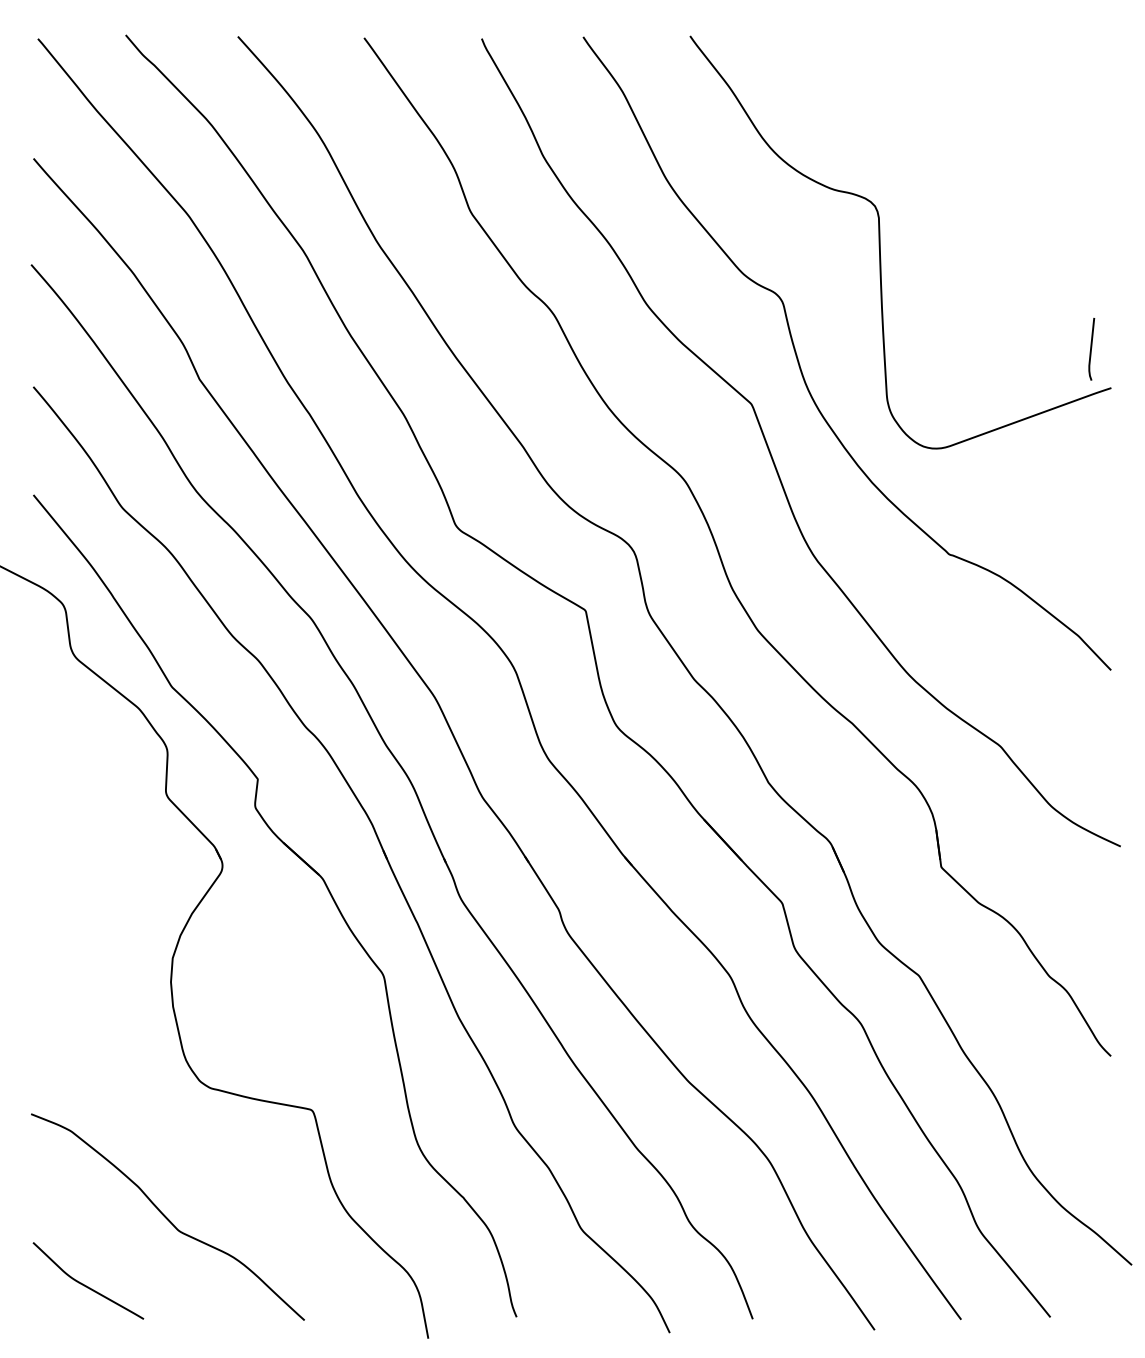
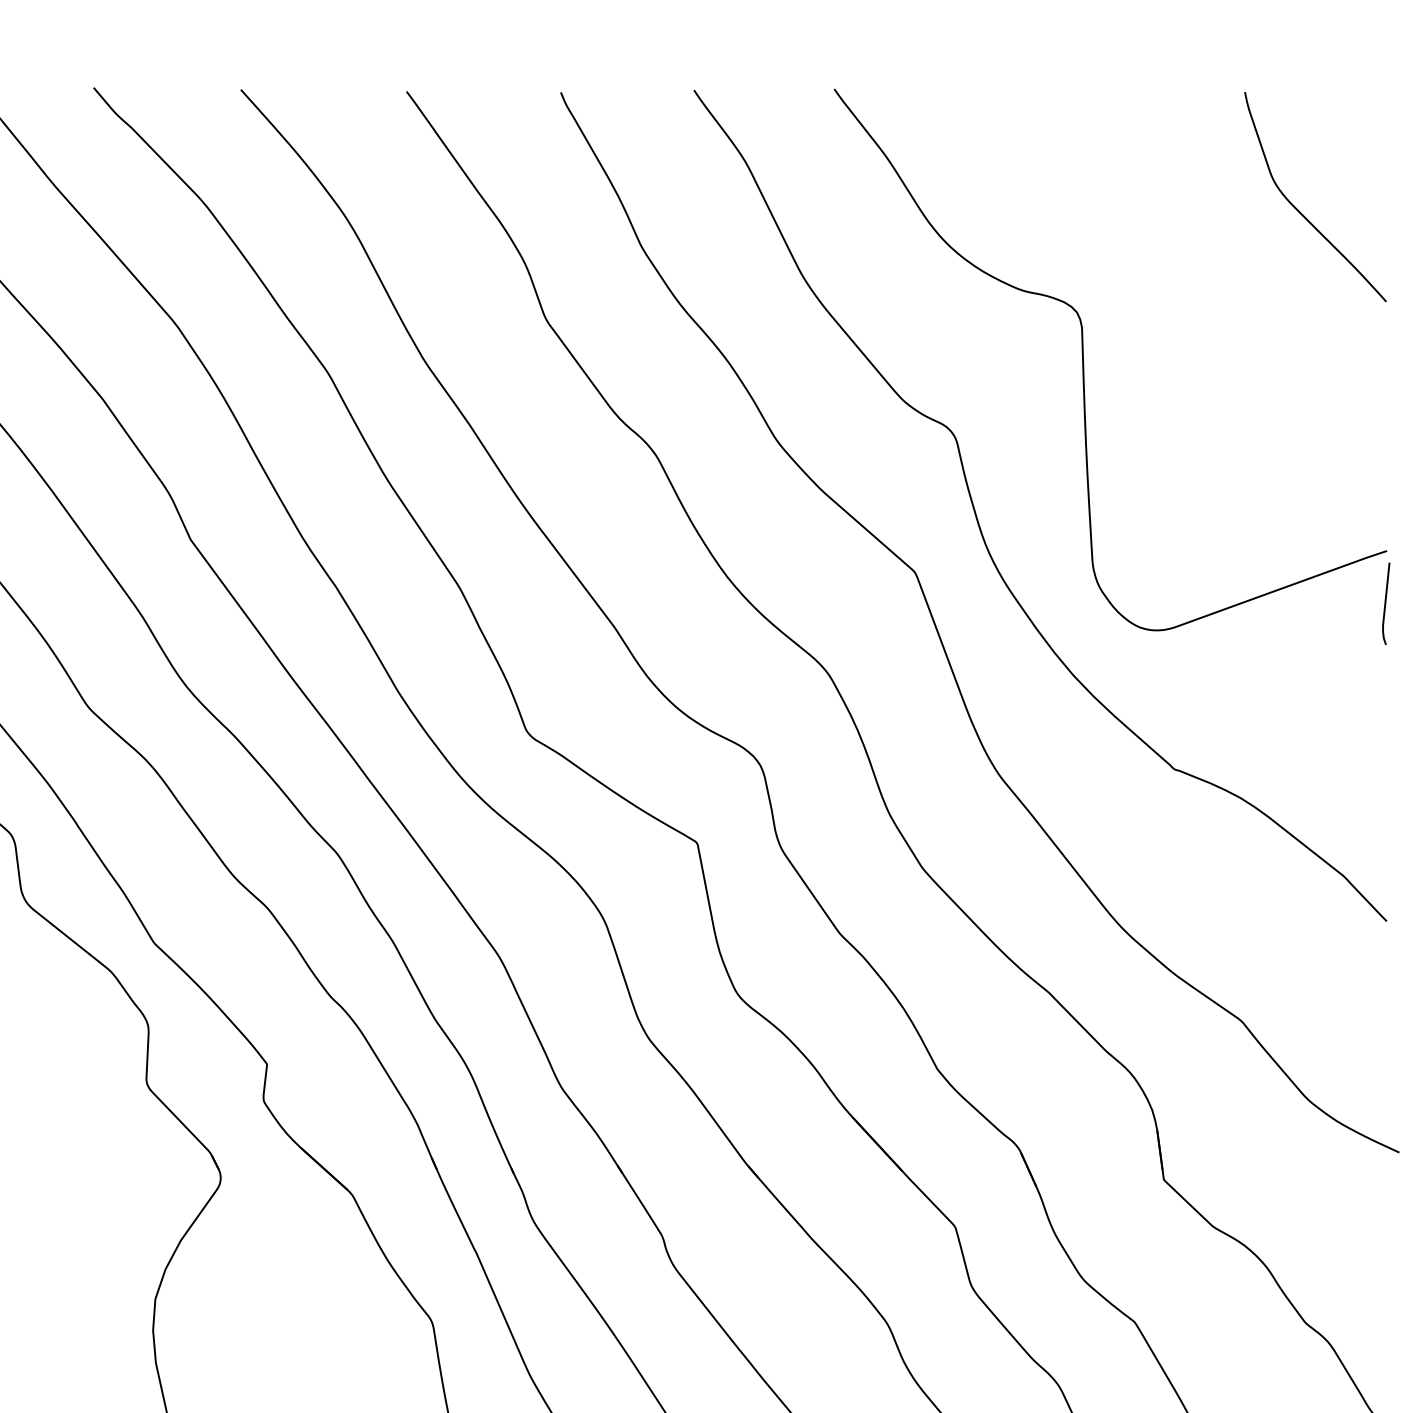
curve: (1045, 129) -> (1300, 211), added
line: (1091, 349) -> (1385, 604), moved

